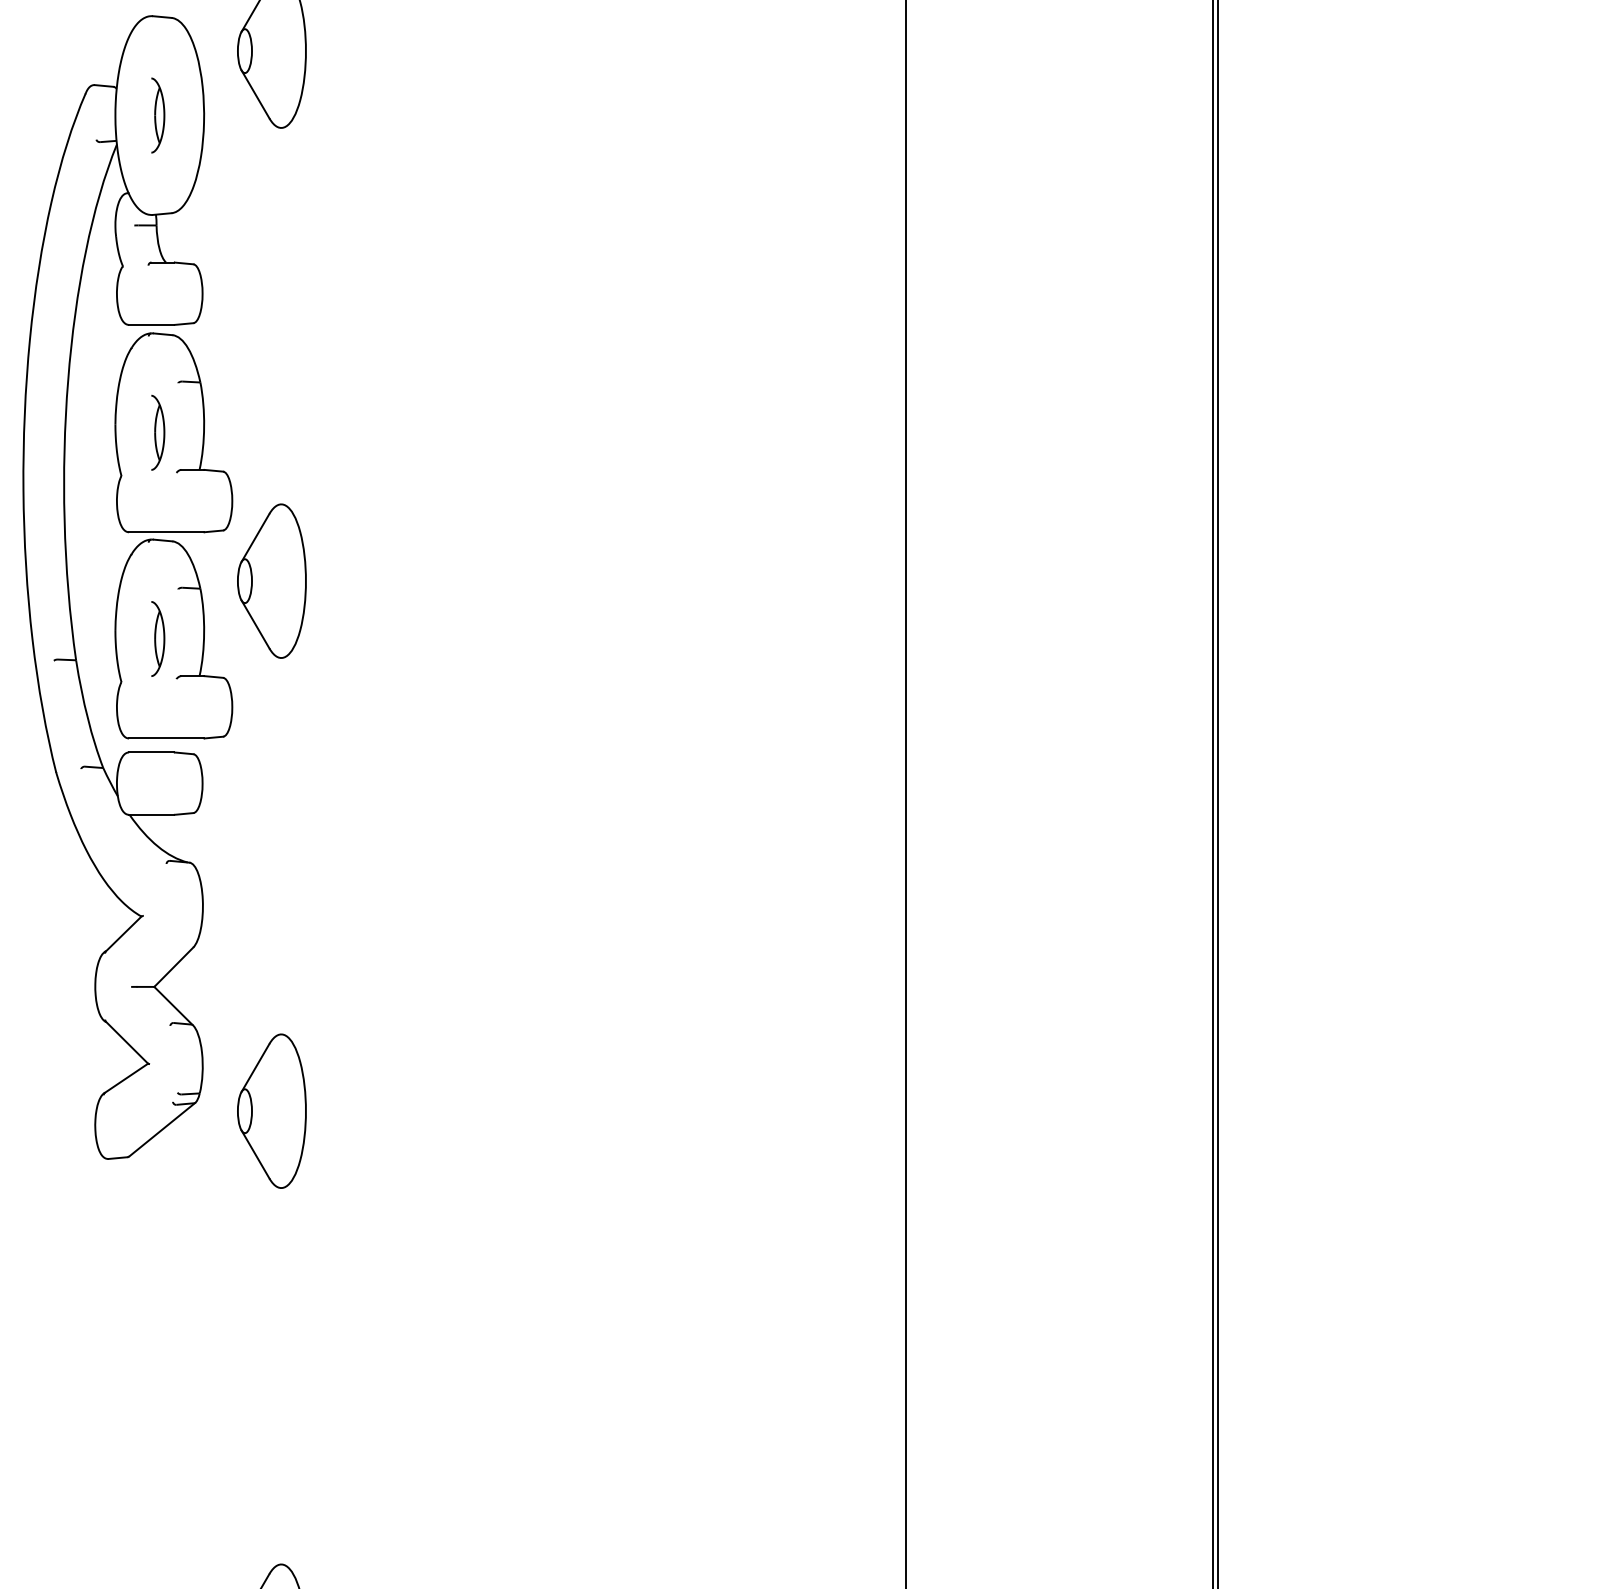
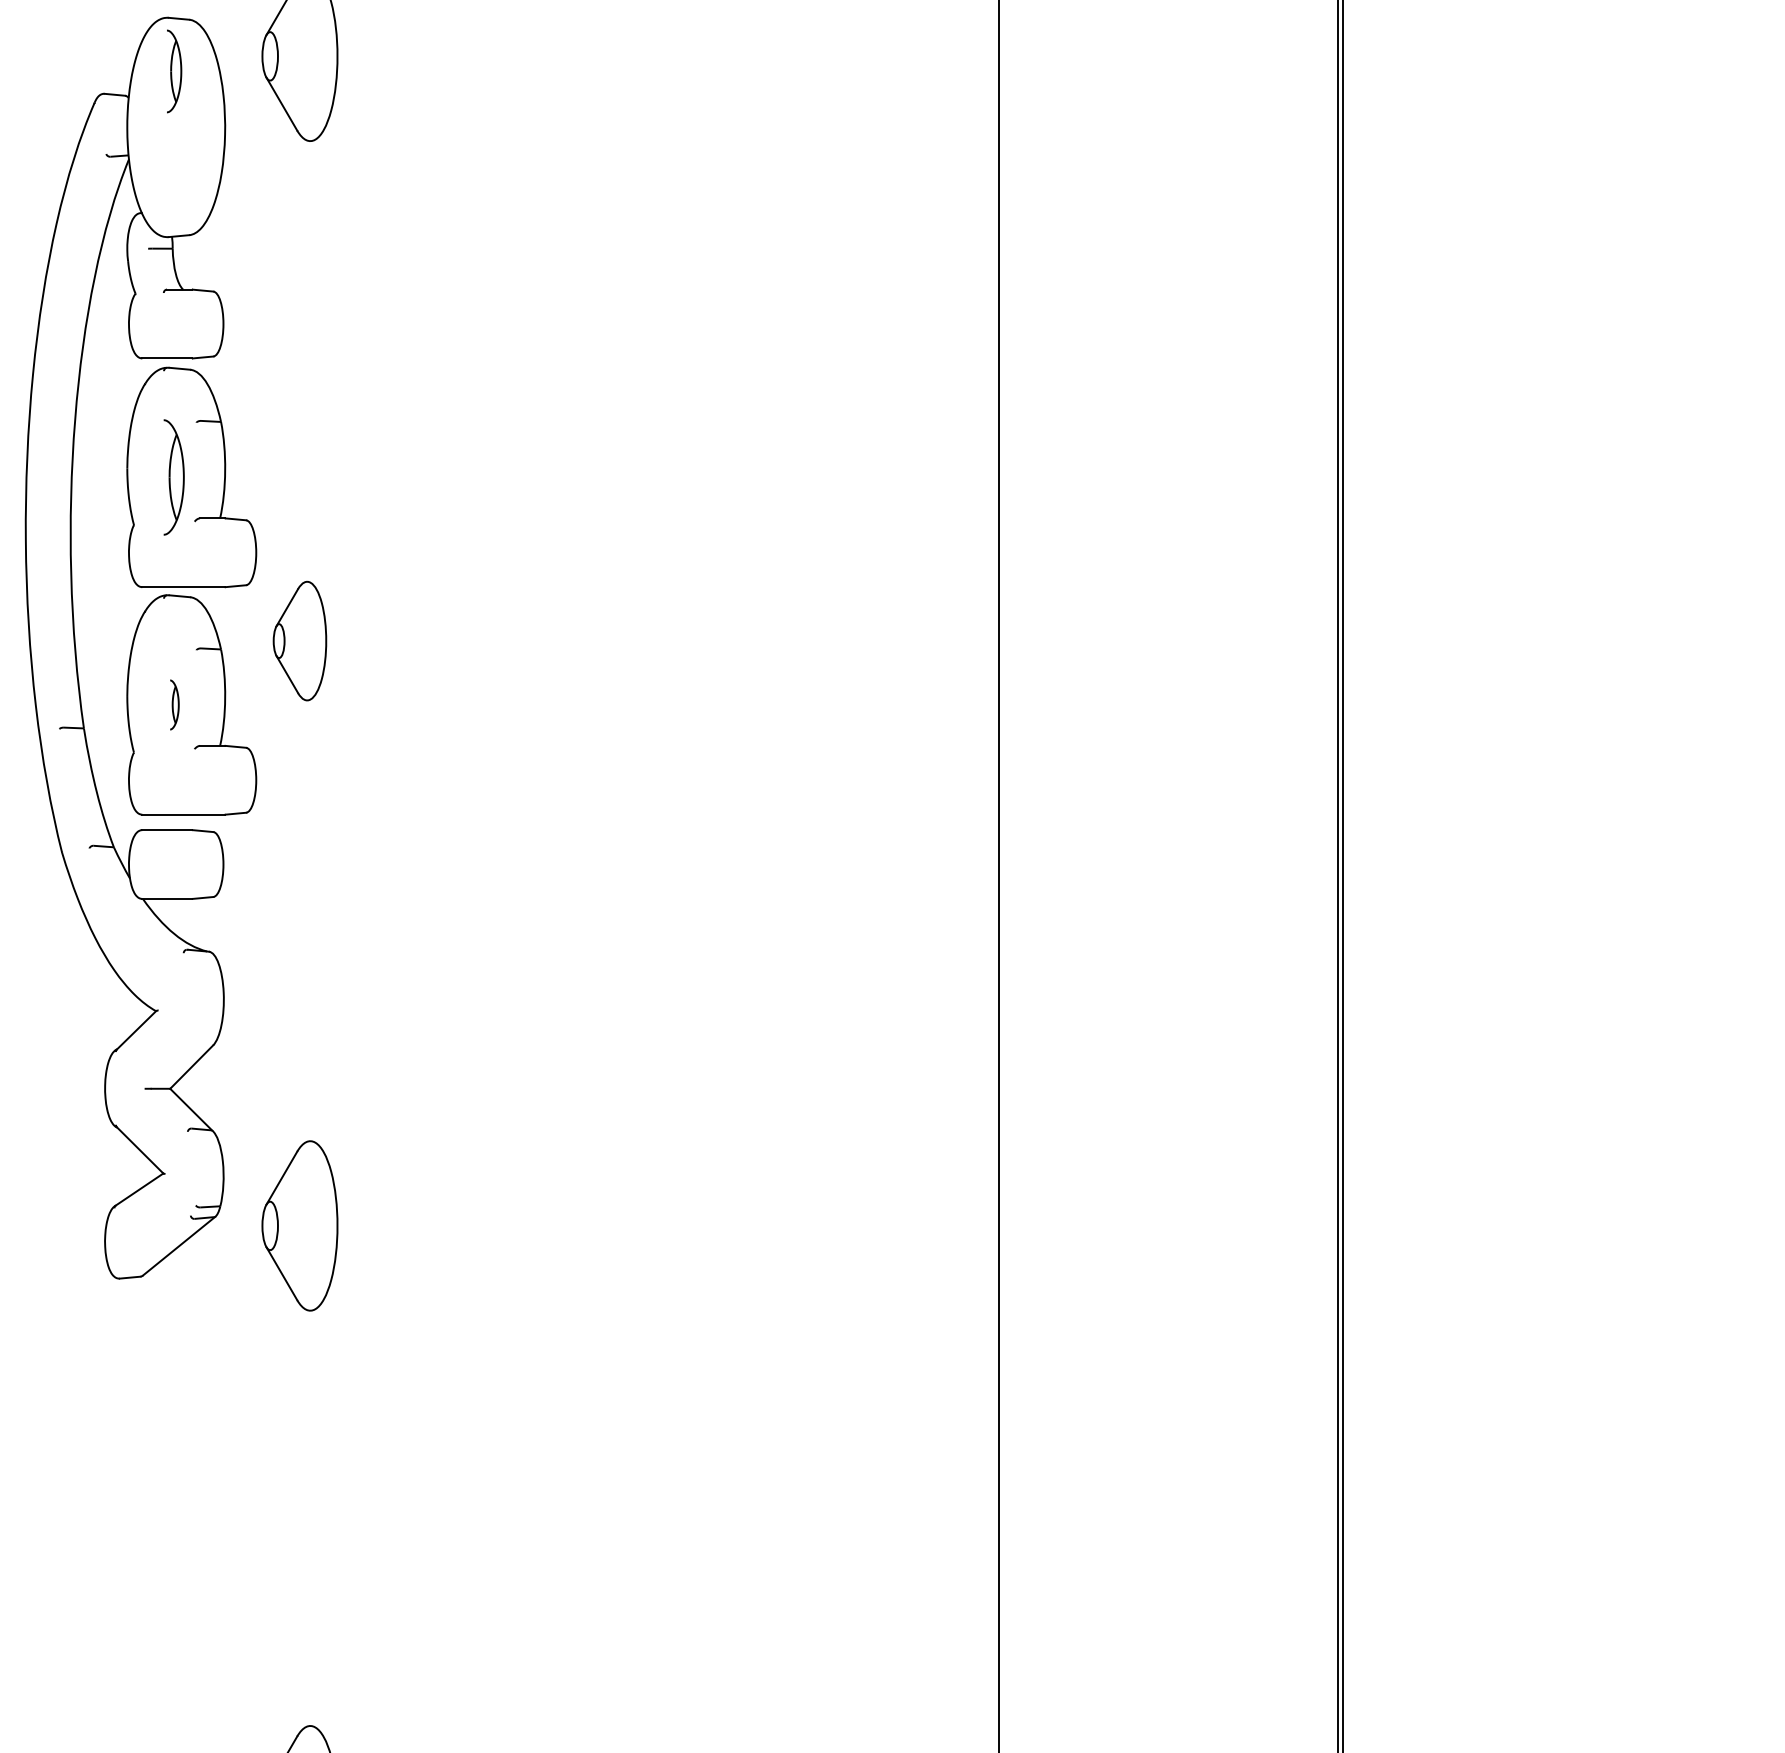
part: (158, 115) -> (174, 71), moved
part: (158, 432) -> (174, 477), size x1.4
part: (271, 580) -> (299, 640), size x0.7
part: (158, 638) -> (174, 704), size x0.6

